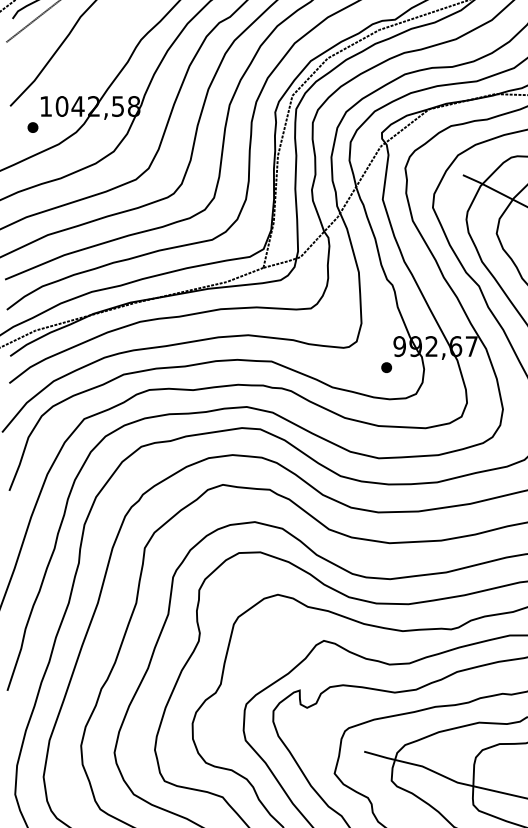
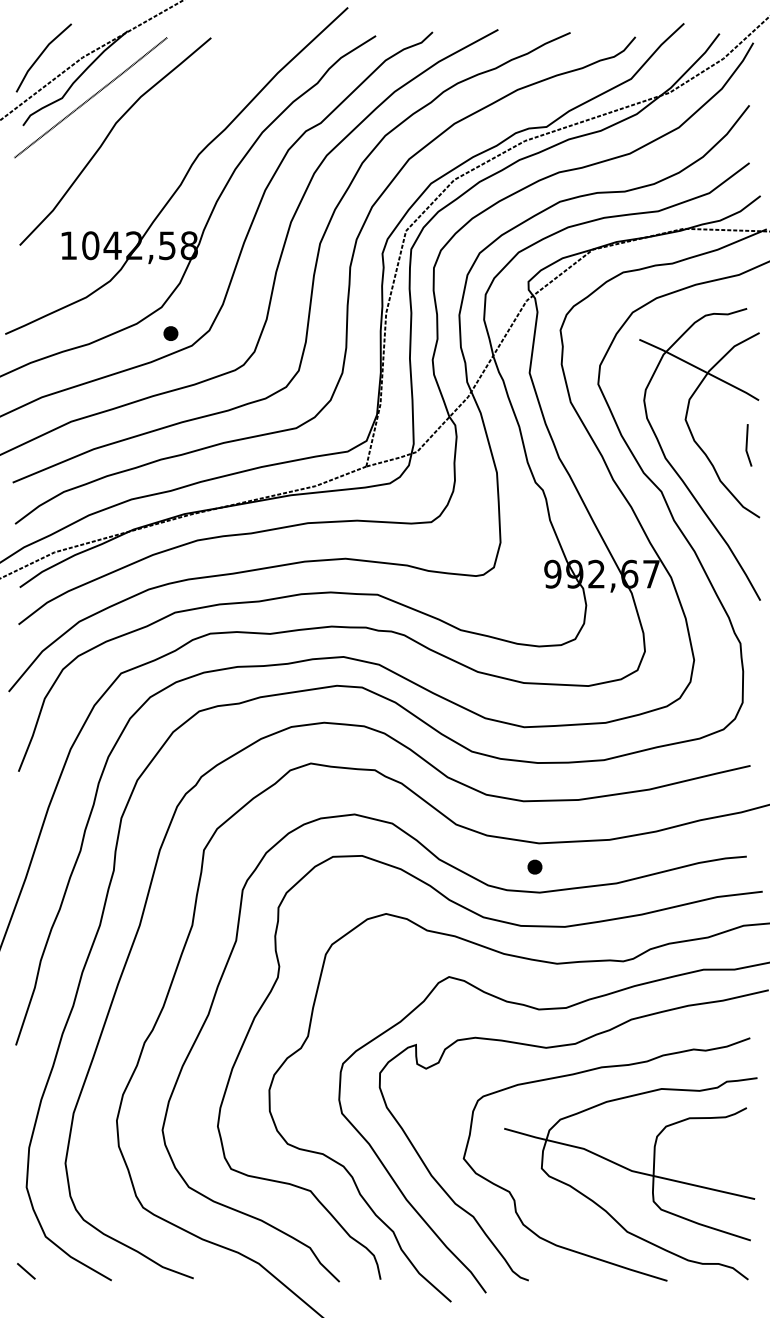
part: (32, 127) -> (170, 333), moved
part: (386, 367) -> (534, 866), moved

